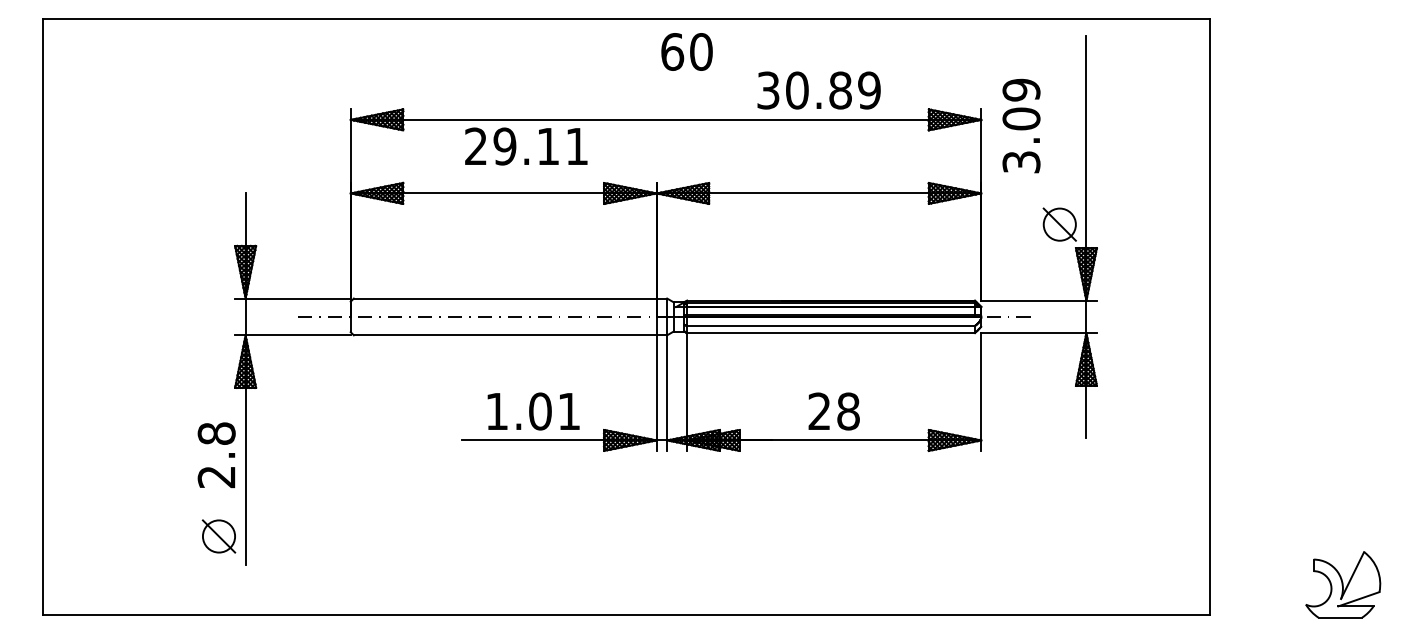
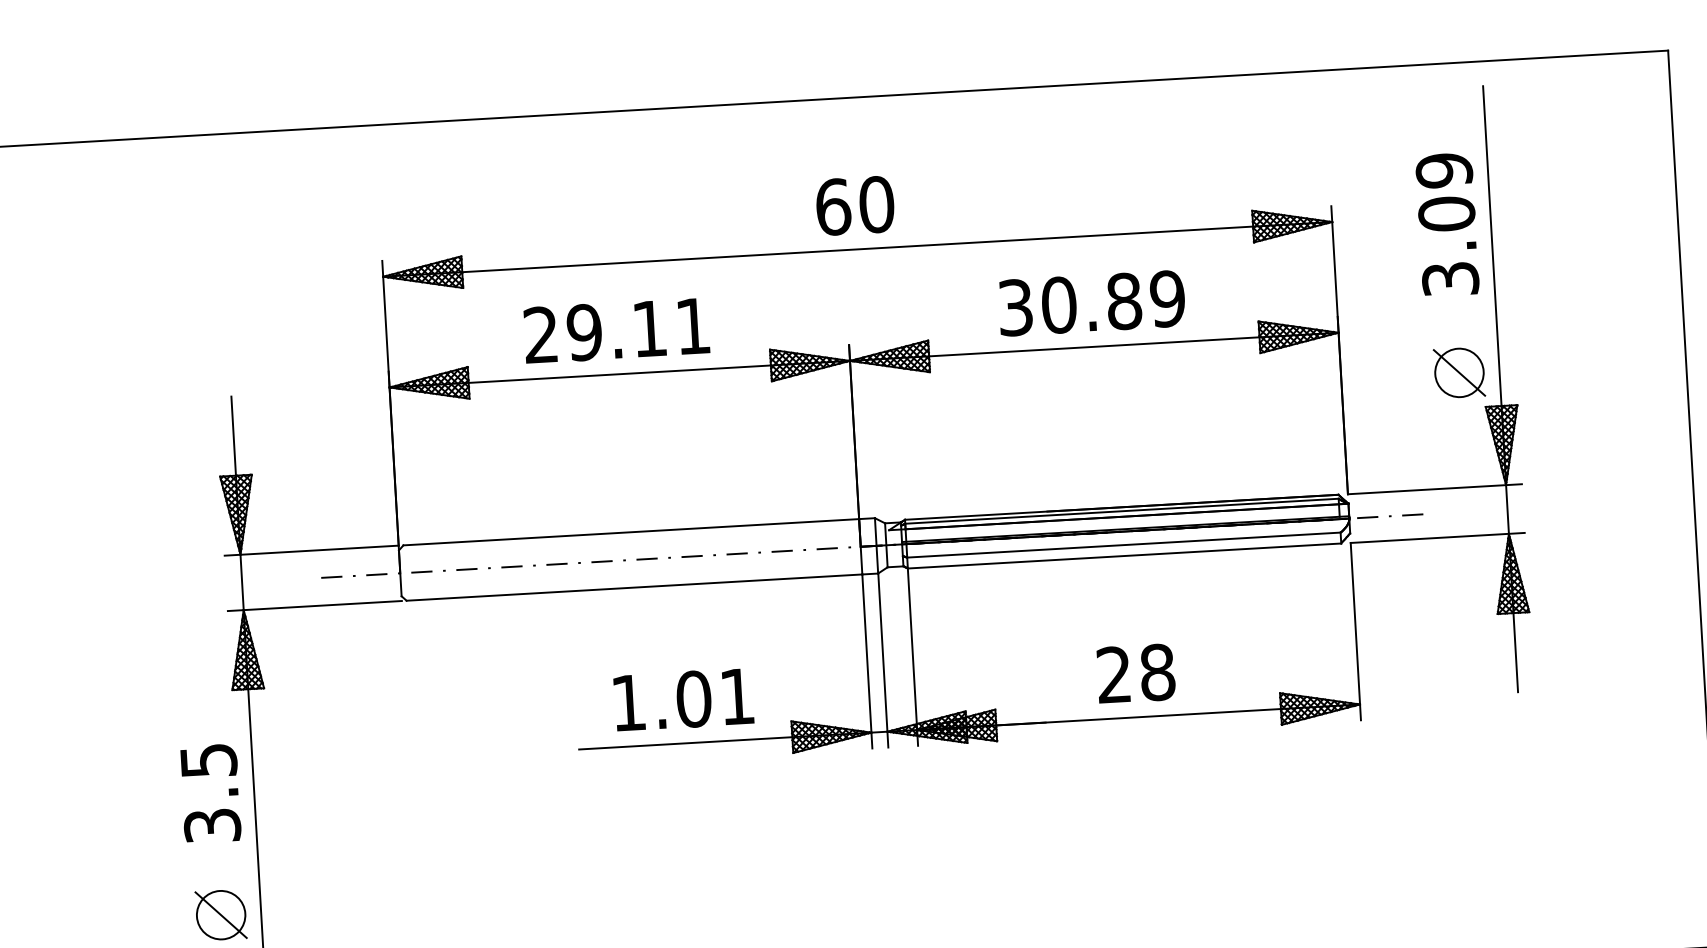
text: (686, 51) -> (854, 205), moved
text: (818, 90) -> (1091, 303), moved
text: (1021, 125) -> (1447, 223), moved
text: (526, 146) -> (616, 330), moved
text: (216, 455) -> (210, 793), 2.8 -> 3.5

